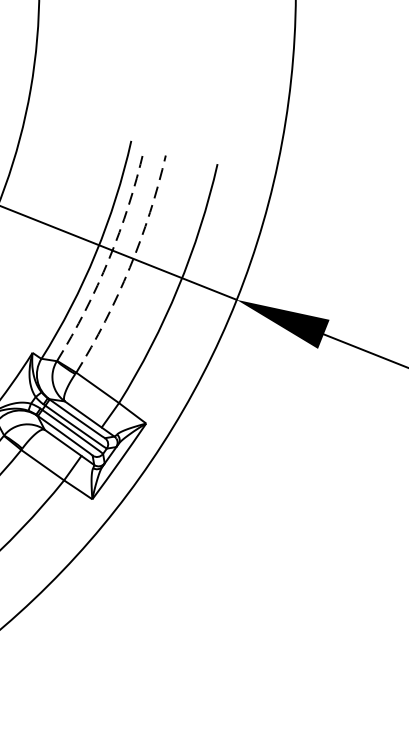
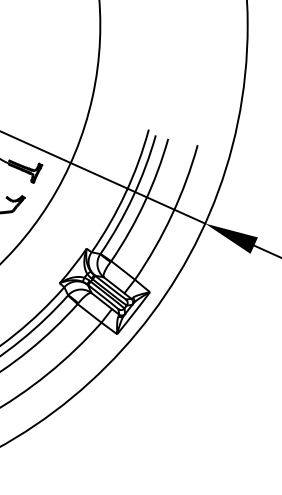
arc: (109, 258) -> (133, 196), dashed -> solid
arc: (129, 267) -> (144, 202), dashed -> solid

